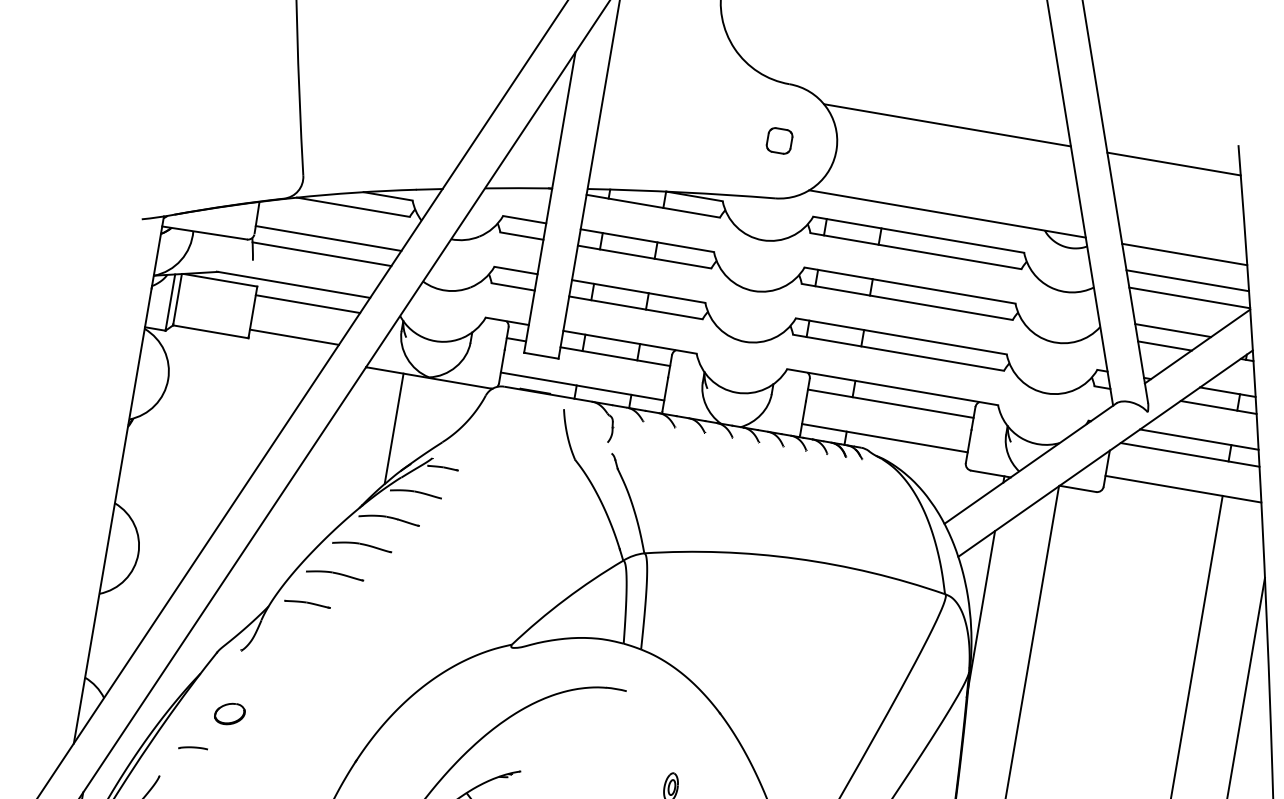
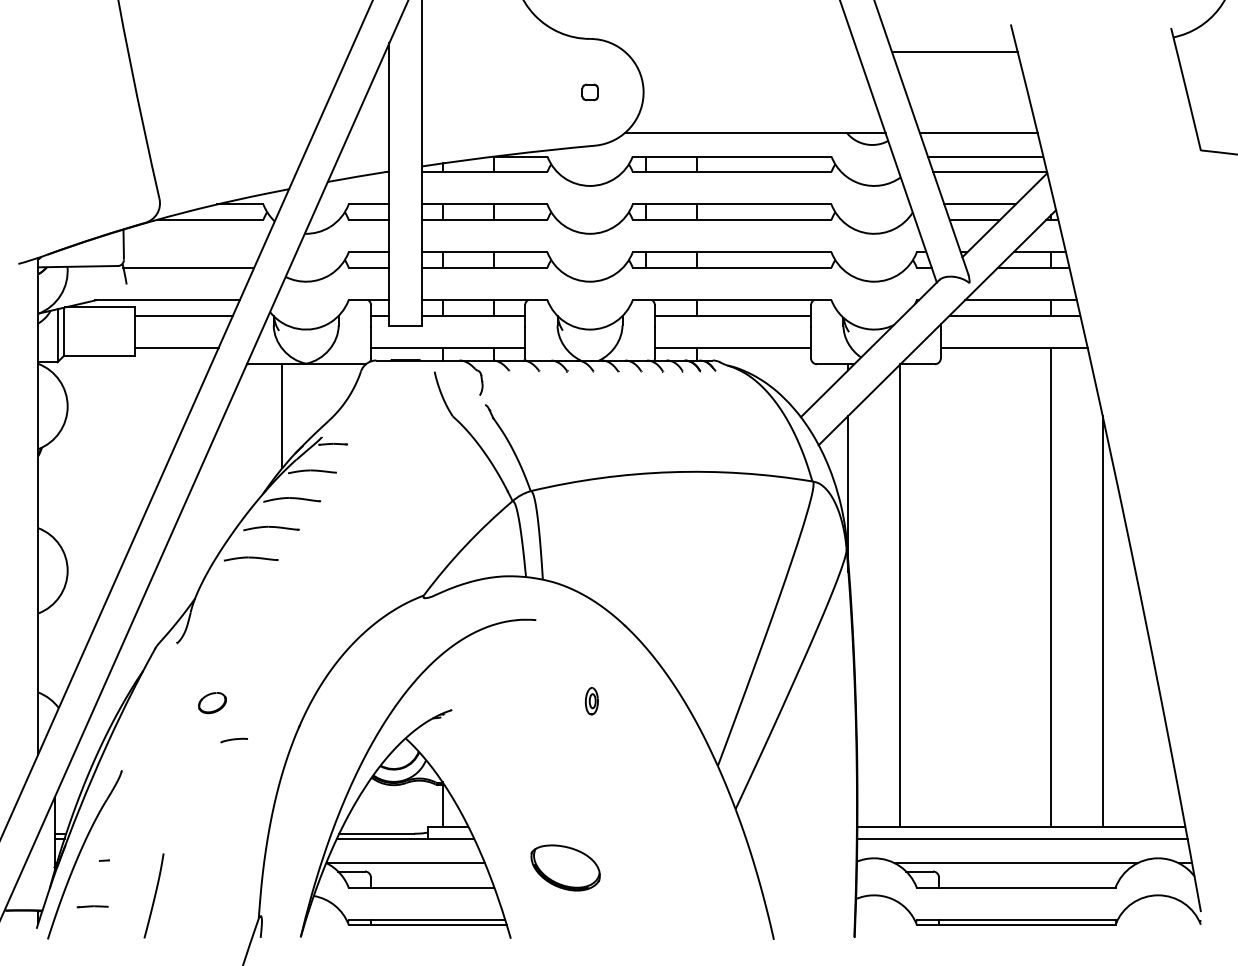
line: (946, 124) -> (740, 51), removed
part: (780, 141) -> (590, 92), size x0.7
line: (328, 238) -> (192, 252), removed
line: (307, 603) -> (230, 589), removed
part: (229, 714) -> (212, 703), moved
part: (192, 748) -> (233, 740), moved

